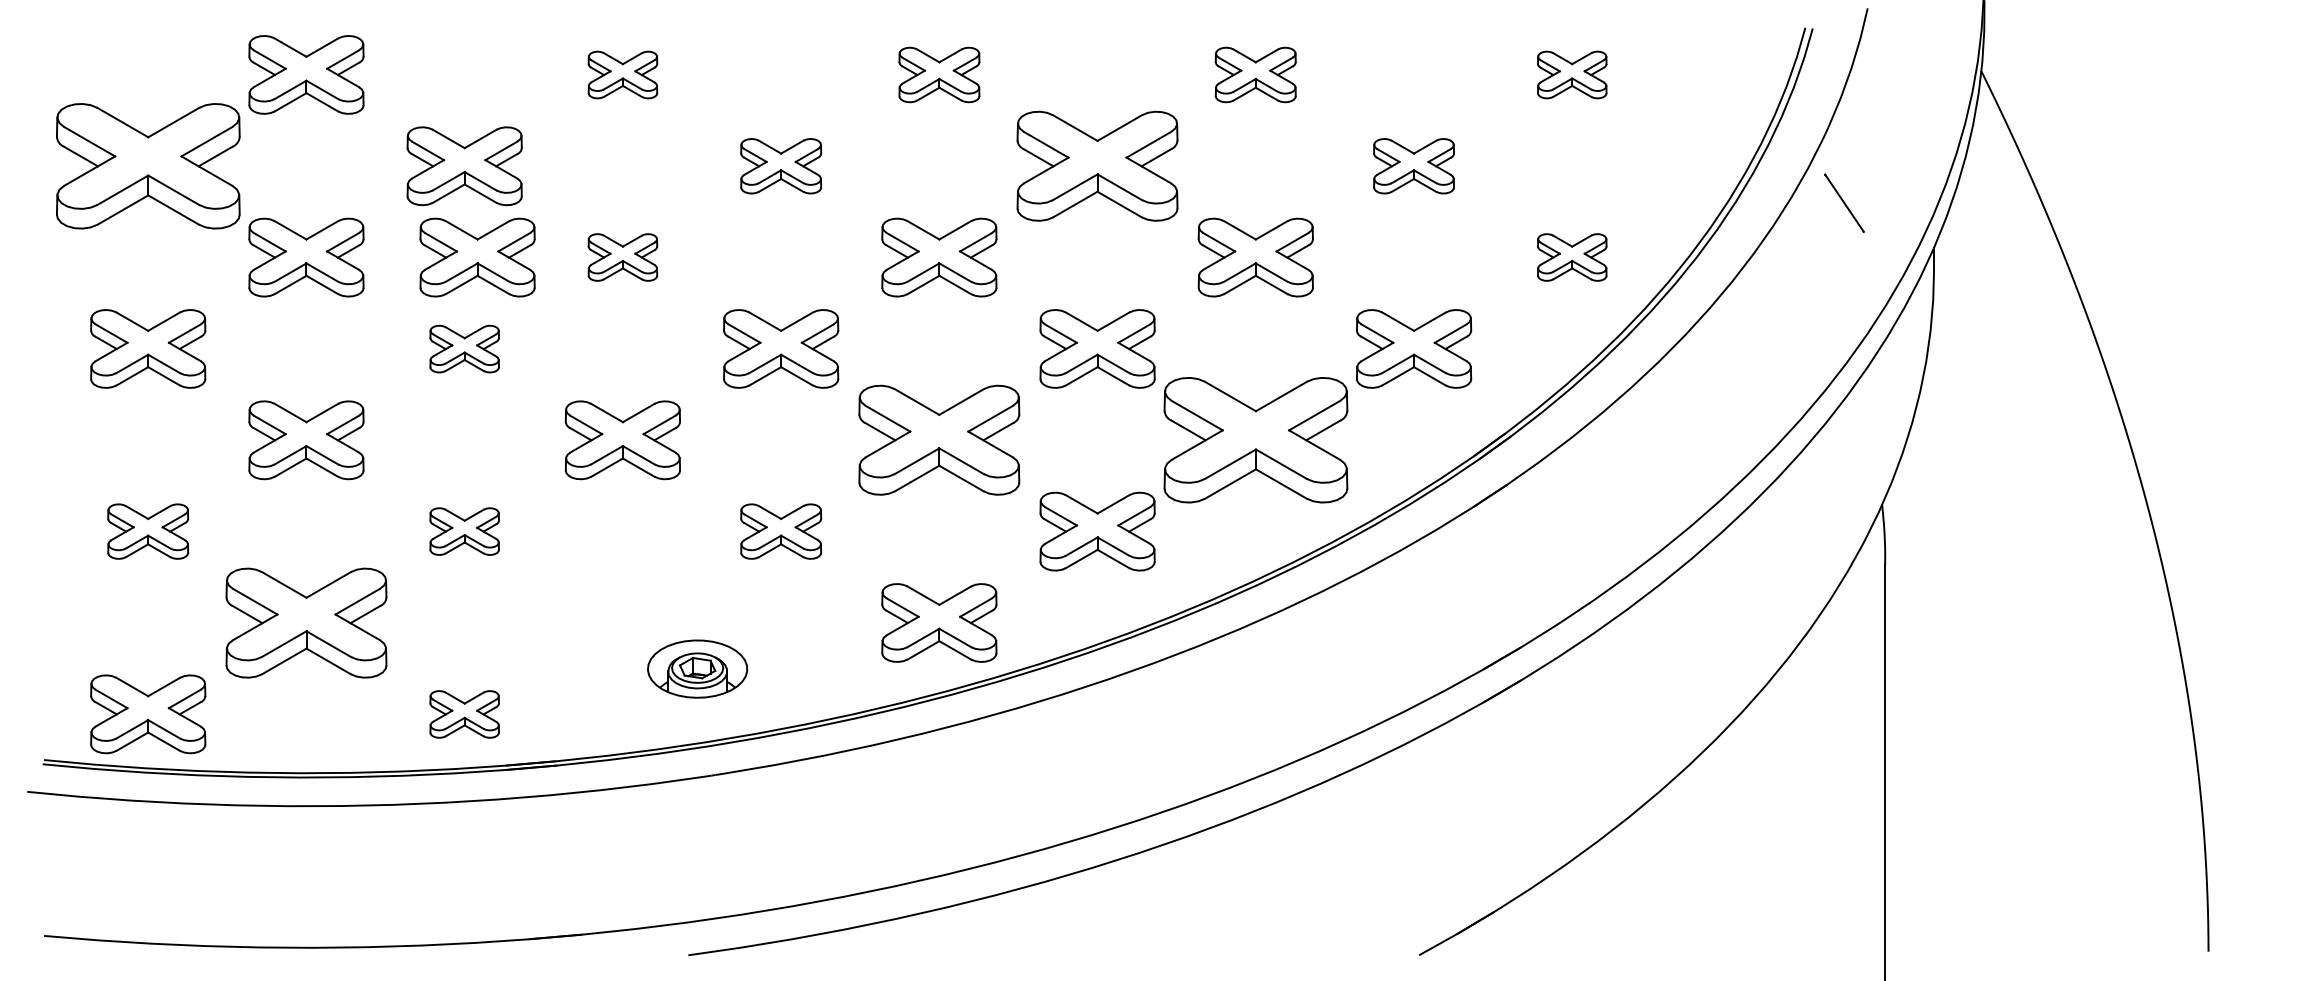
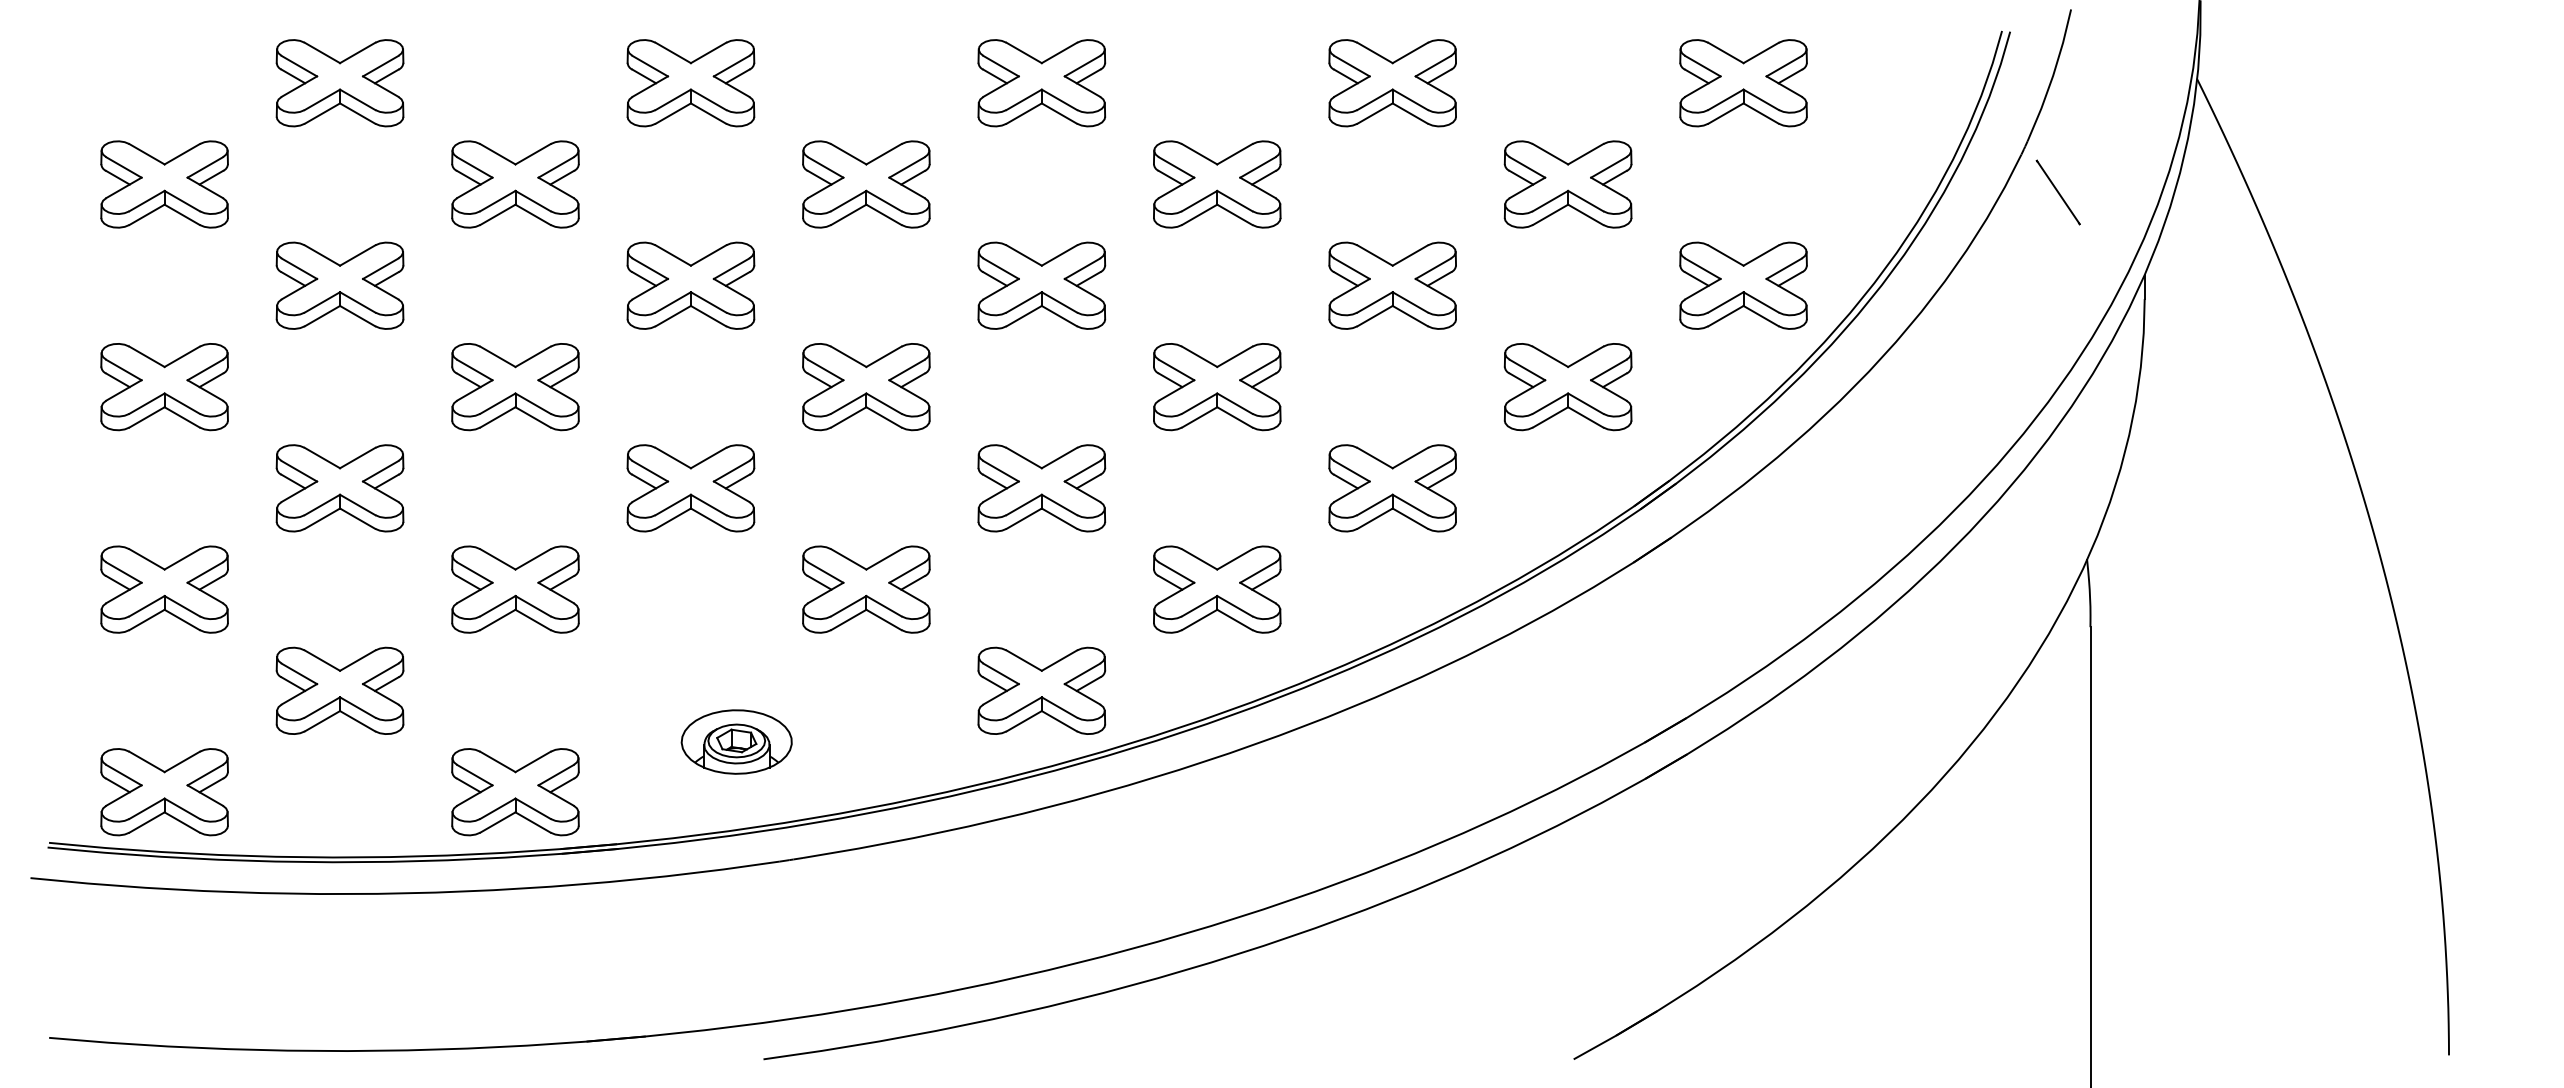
part: (622, 75) -> (690, 83), size x1.67
part: (939, 75) -> (1041, 83), size x1.43
part: (1255, 75) -> (1392, 83), size x1.43
part: (1572, 75) -> (1743, 83), size x1.67
part: (148, 166) -> (164, 184), size x0.62
part: (781, 166) -> (866, 184), size x1.43
part: (1097, 166) -> (1217, 184), size x0.71
part: (1413, 166) -> (1567, 184), size x1.43
line: (1843, 203) -> (2057, 192), moved
part: (477, 257) -> (529, 285), removed
part: (622, 257) -> (690, 285), size x1.67
part: (1572, 257) -> (1743, 285), size x1.67
part: (464, 349) -> (515, 387), size x1.67
part: (939, 440) -> (1041, 488), size x0.71
part: (1255, 440) -> (1392, 488), size x0.62
part: (148, 531) -> (164, 589), size x1.43
part: (464, 531) -> (515, 589), size x1.67
part: (781, 531) -> (866, 589), size x1.43
part: (305, 622) -> (339, 690), size x0.71
part: (697, 668) -> (736, 741), moved
part: (464, 714) -> (515, 792), size x1.67

